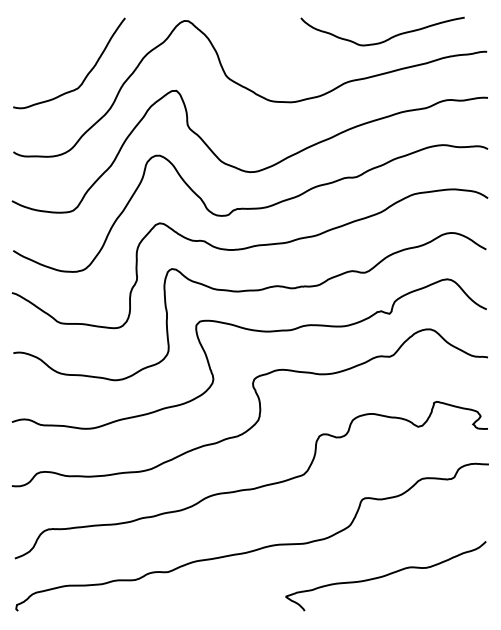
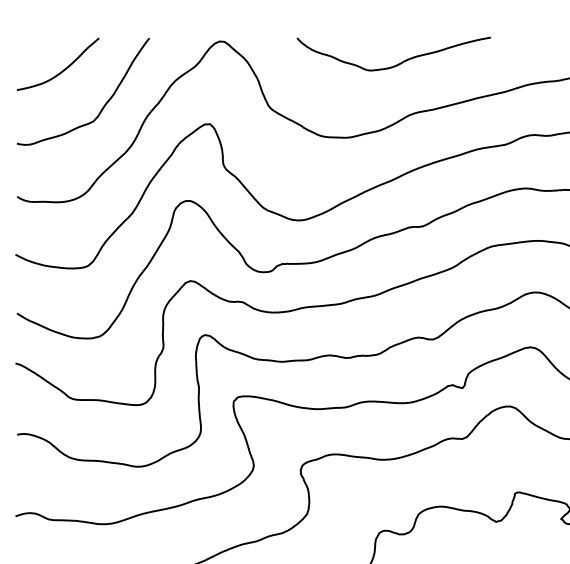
curve: (386, 39) -> (398, 63), moved
curve: (52, 44) -> (63, 69), added

